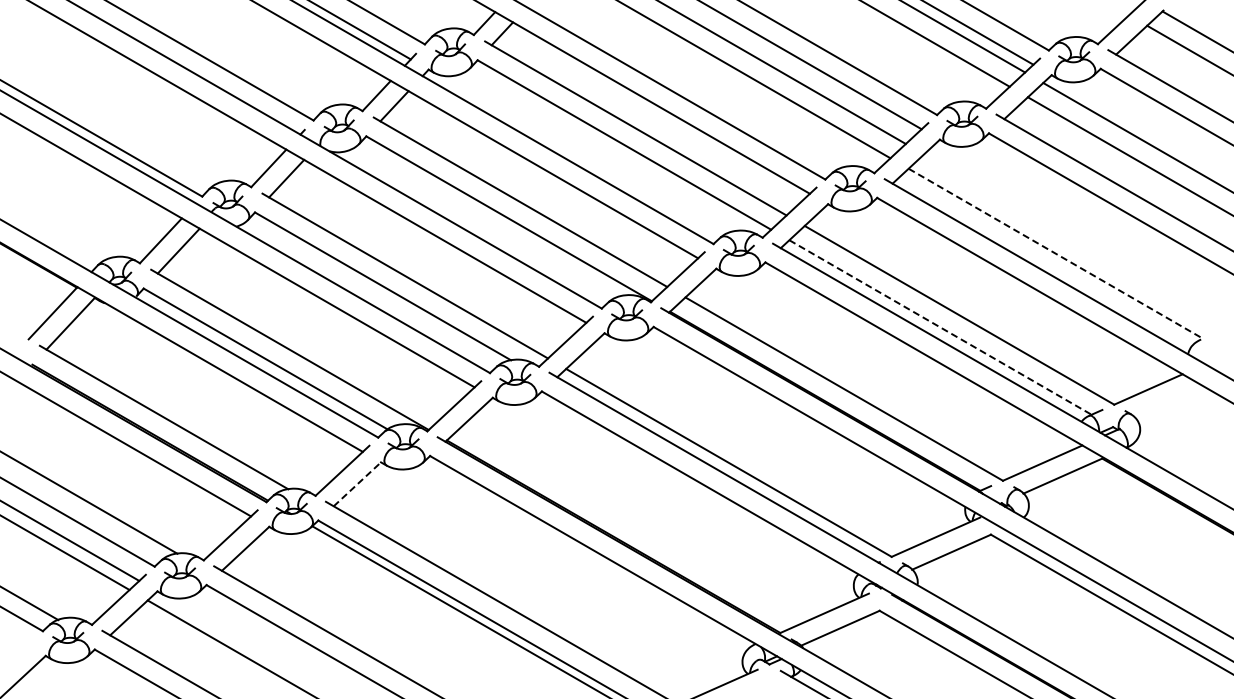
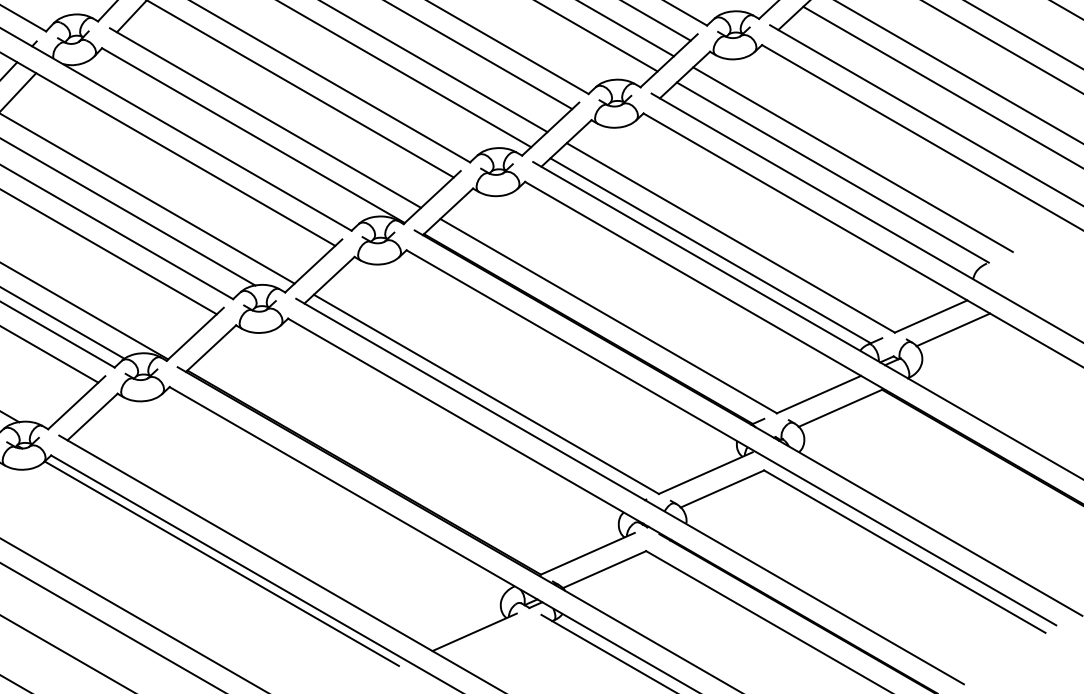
line: (1074, 241) -> (852, 159), added
line: (1055, 253) -> (832, 172), dashed -> solid
line: (940, 327) -> (710, 250), dashed -> solid
line: (1169, 401) -> (953, 329), added
line: (357, 483) -> (92, 416), dashed -> solid

